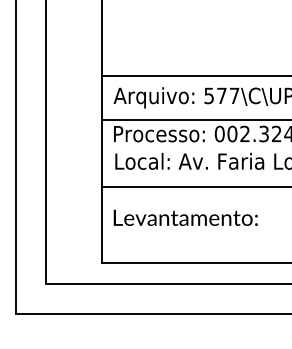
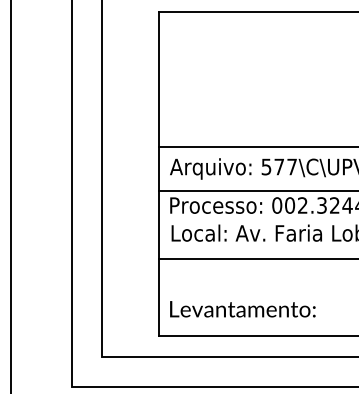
text: (185, 218) -> (242, 309), moved

